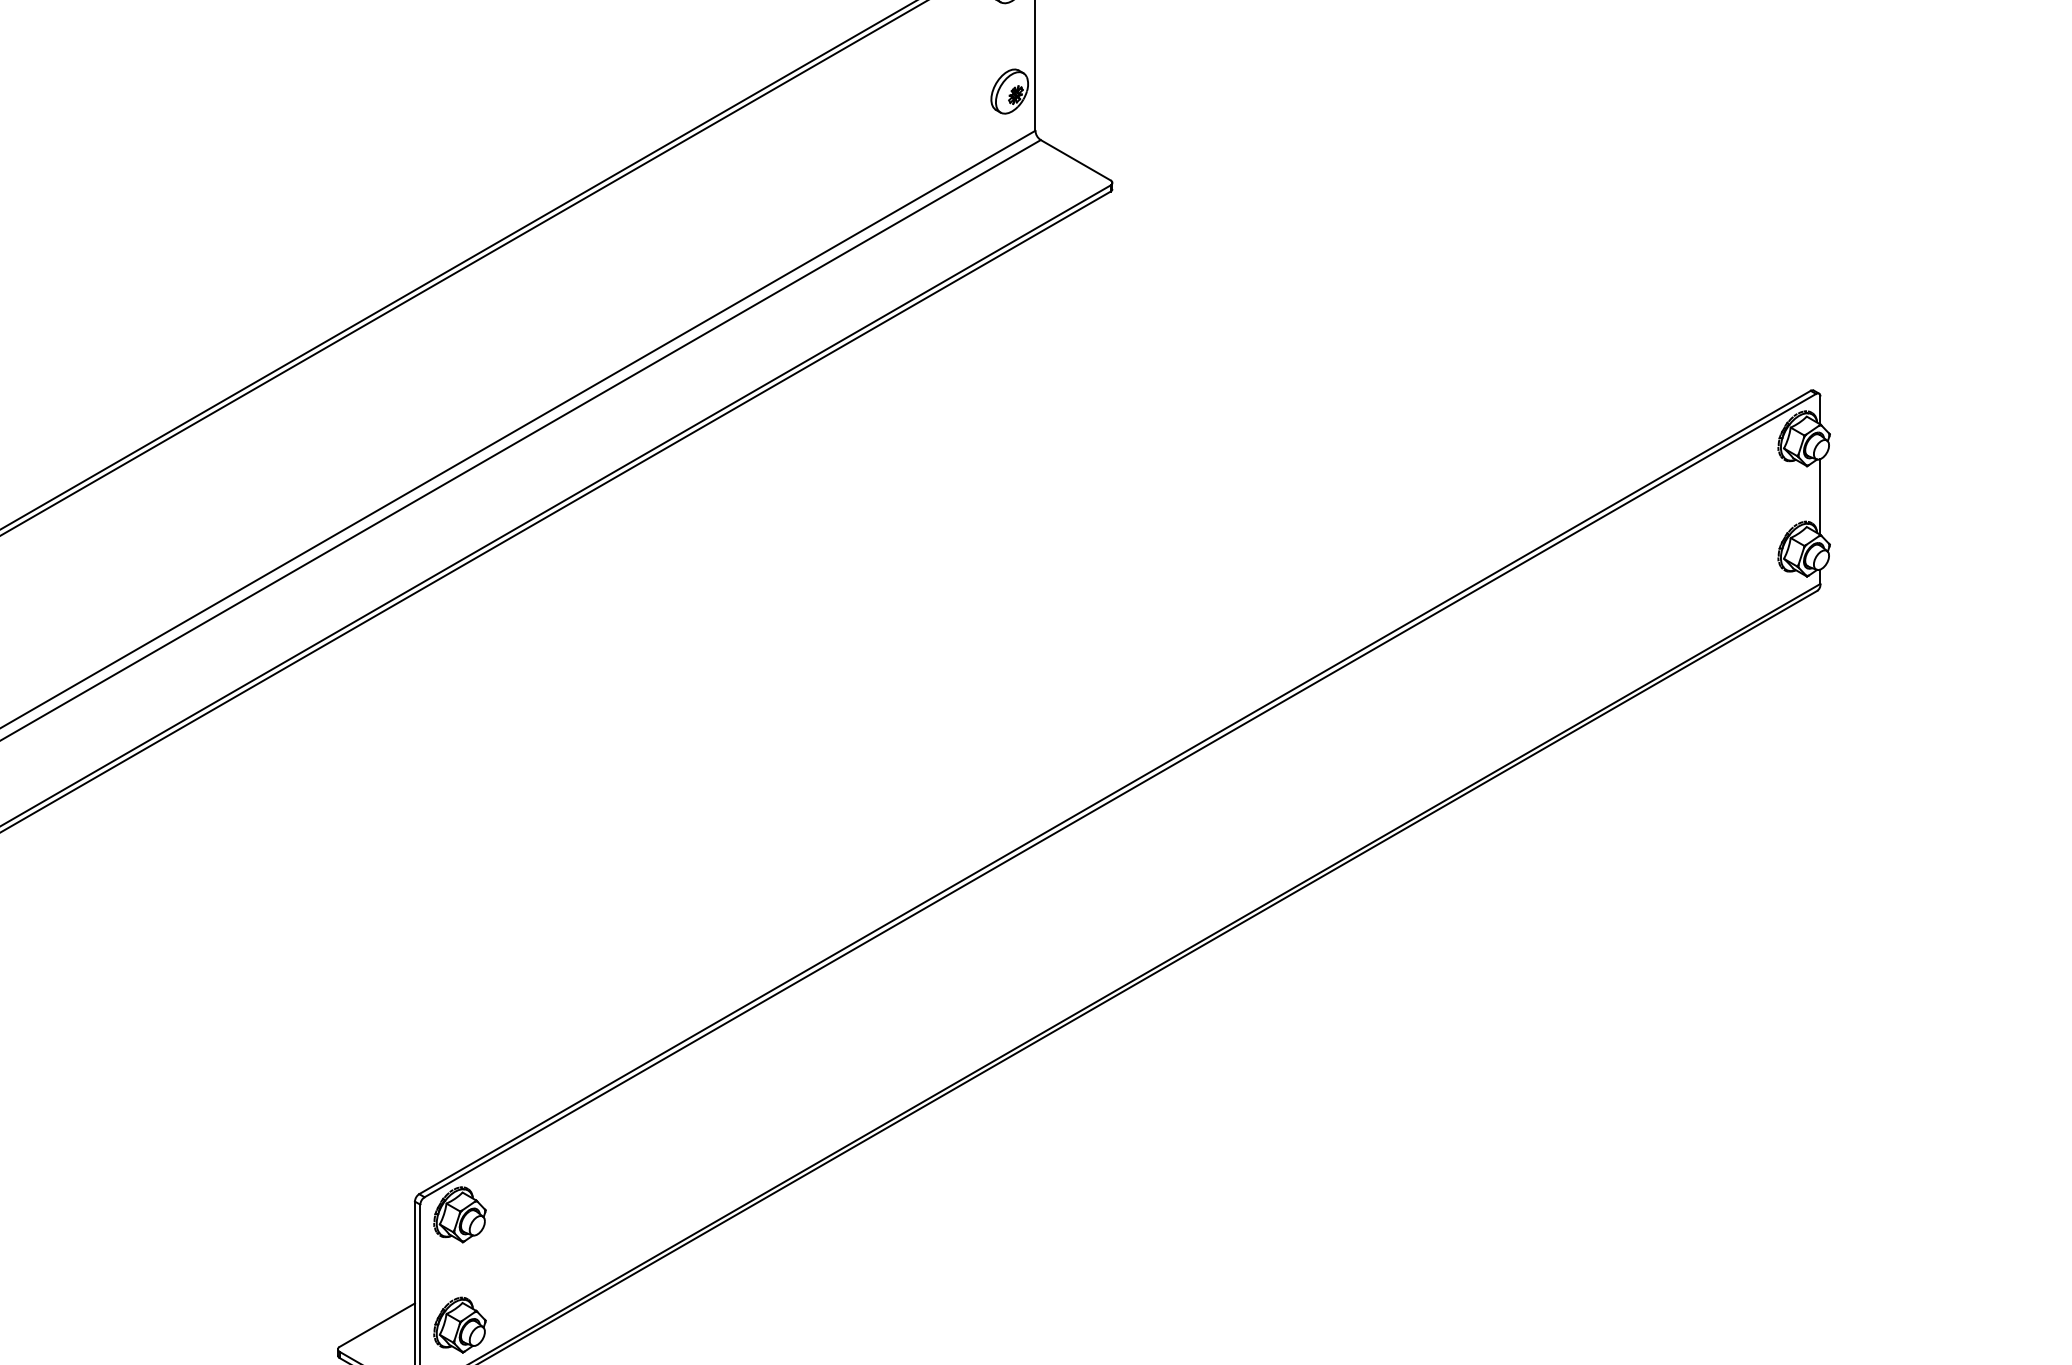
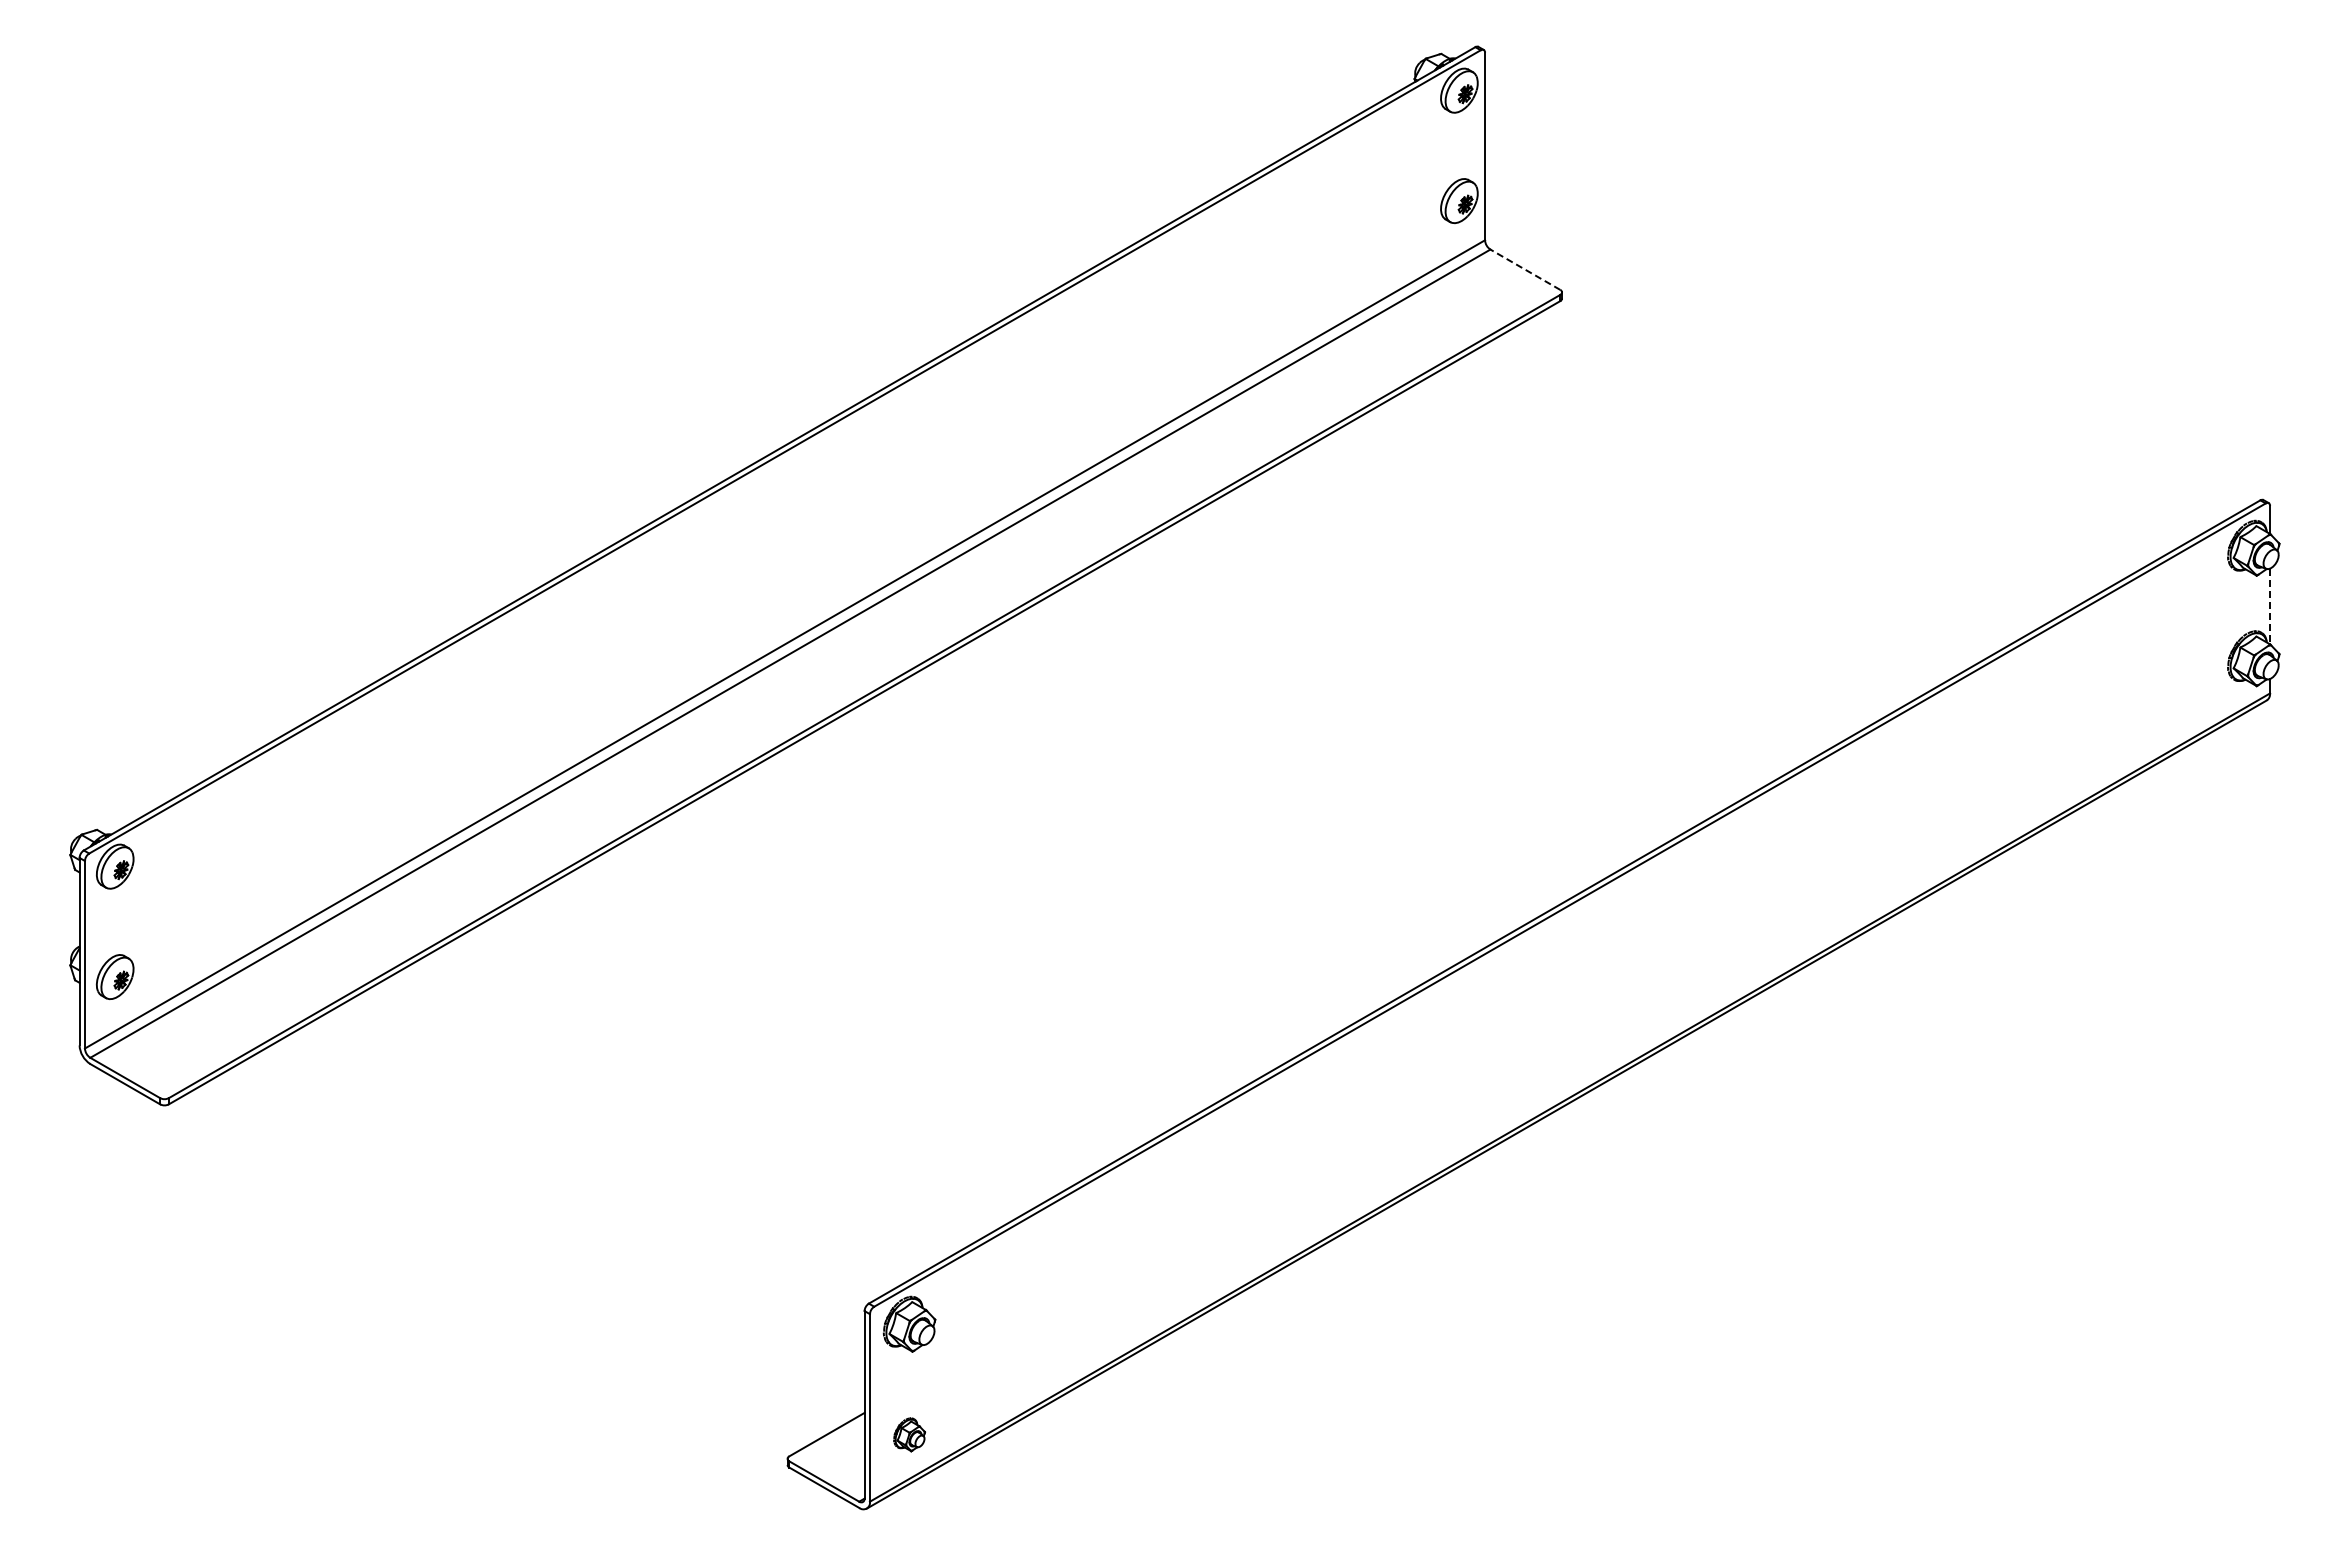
line: (1074, 160) -> (1524, 269), solid -> dashed
line: (1820, 497) -> (2270, 606), solid -> dashed
part: (459, 1325) -> (909, 1434), size x0.6

